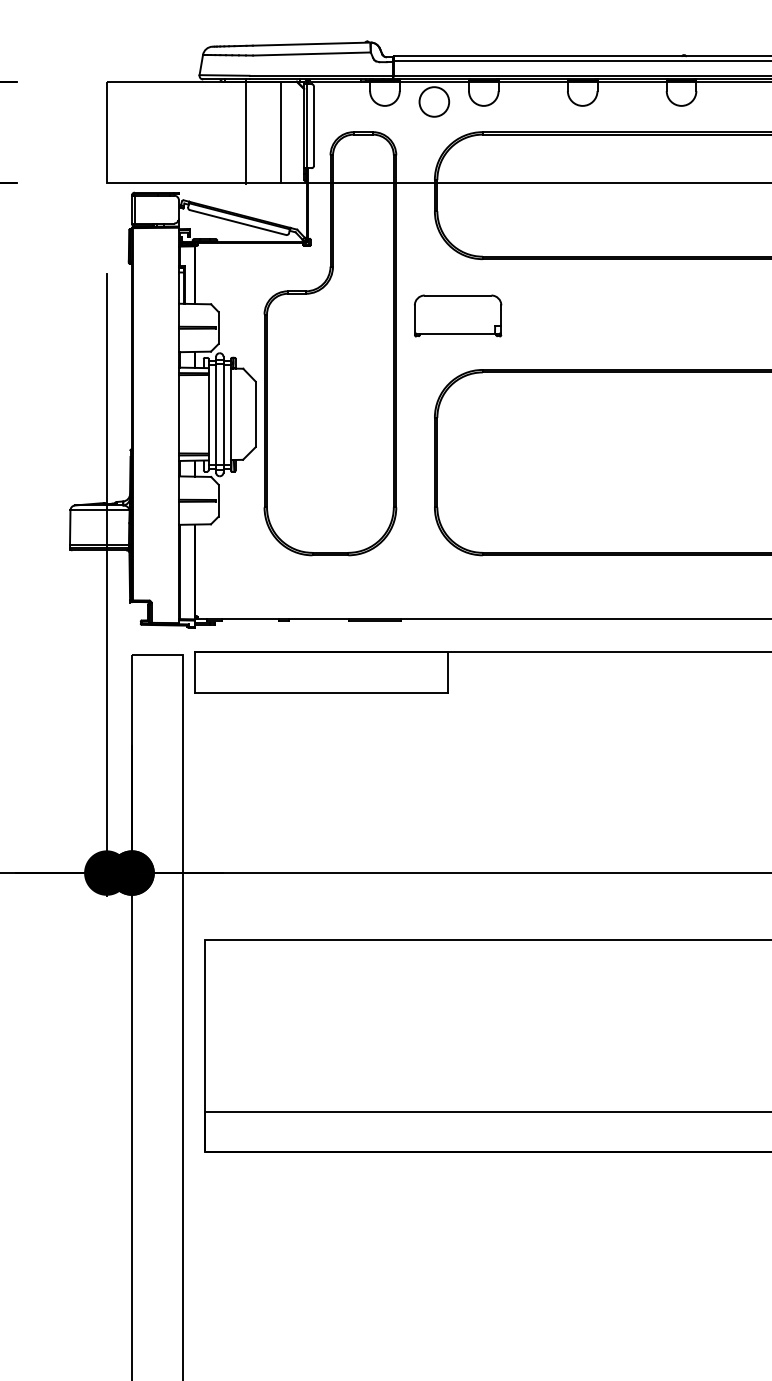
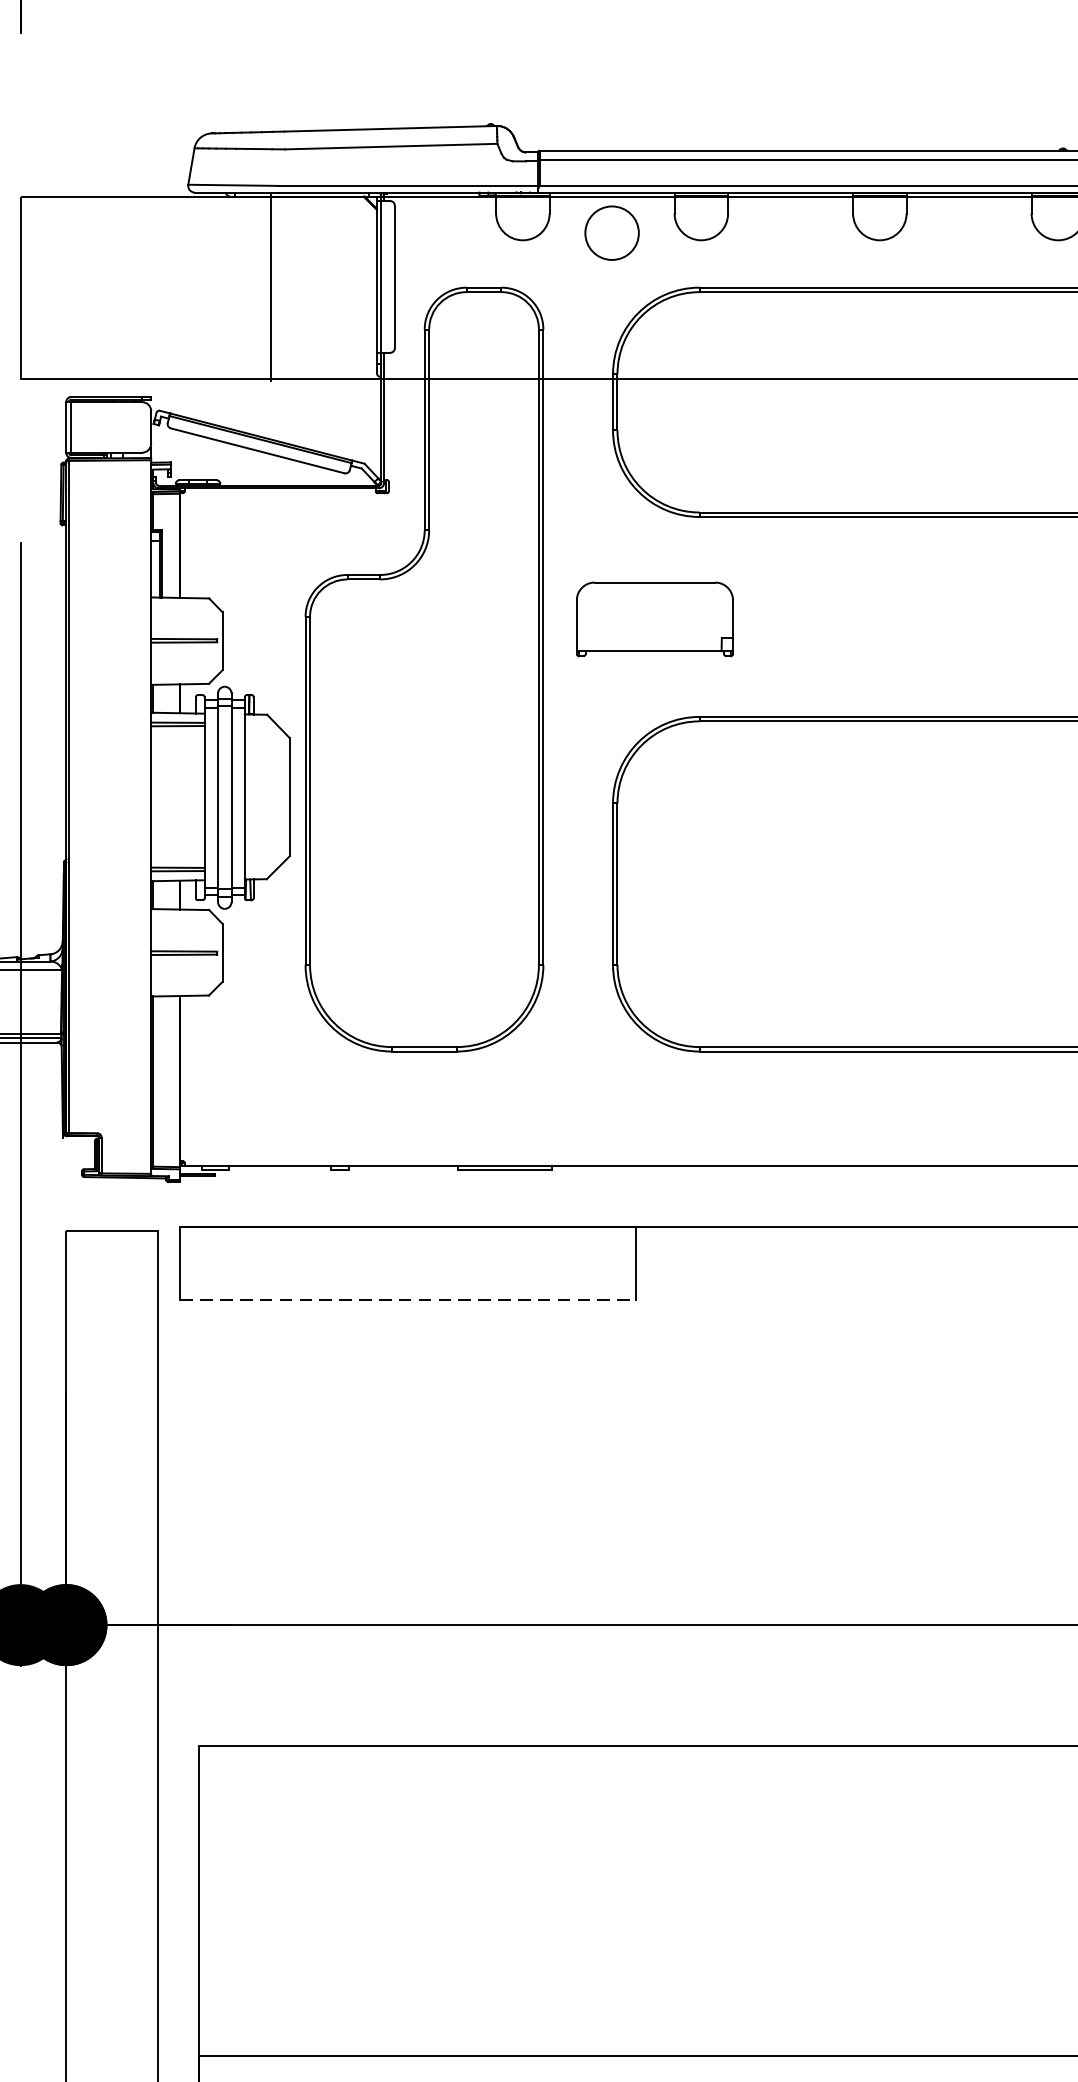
line: (281, 131) -> (336, 286), removed
line: (321, 692) -> (408, 1299), solid -> dashed

